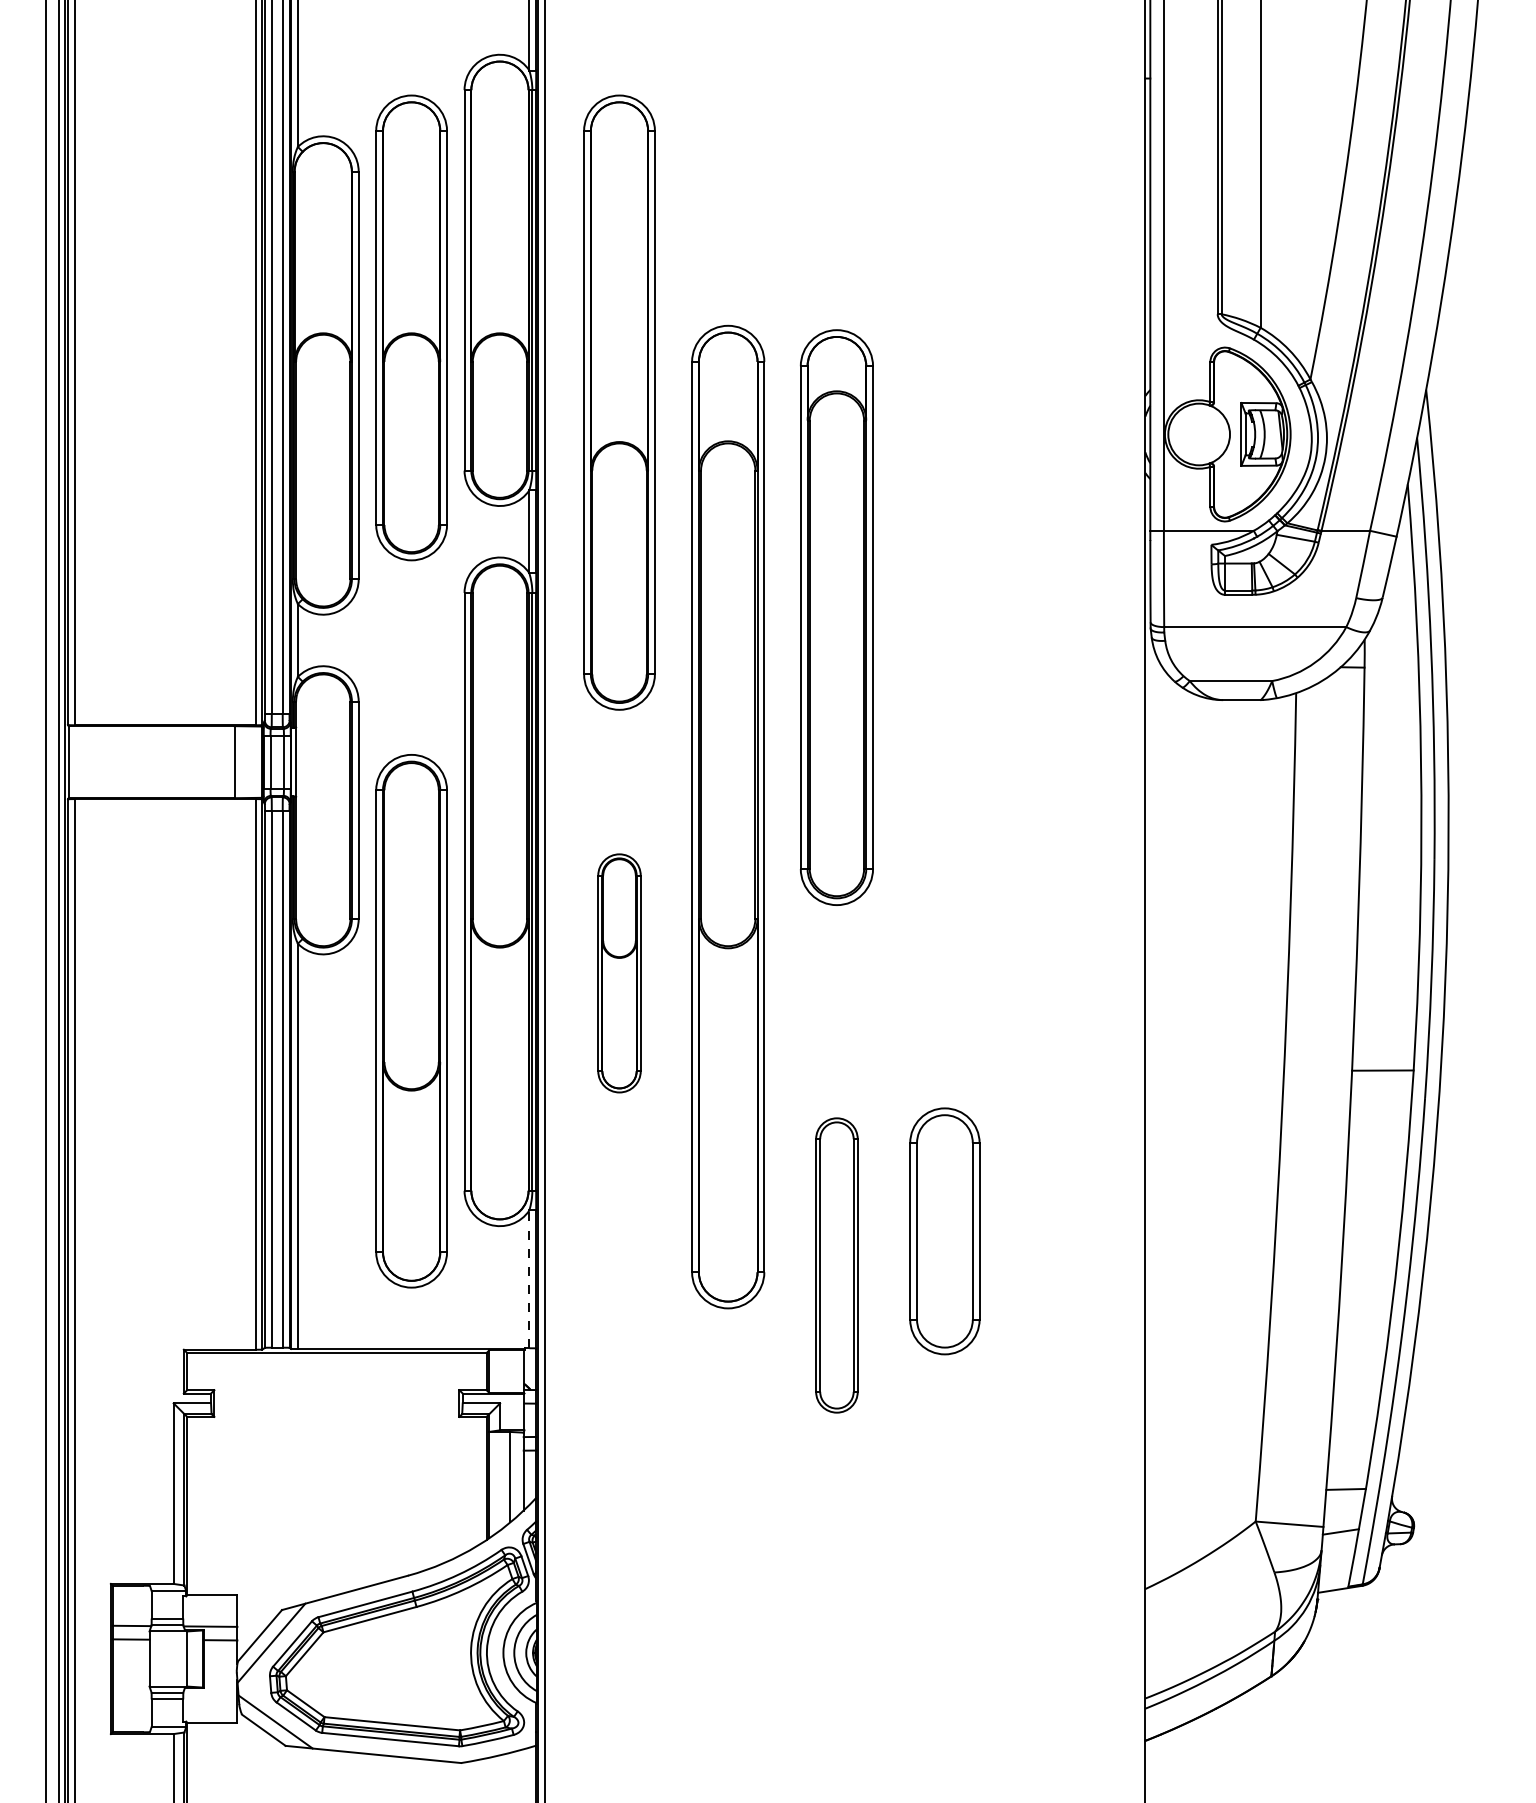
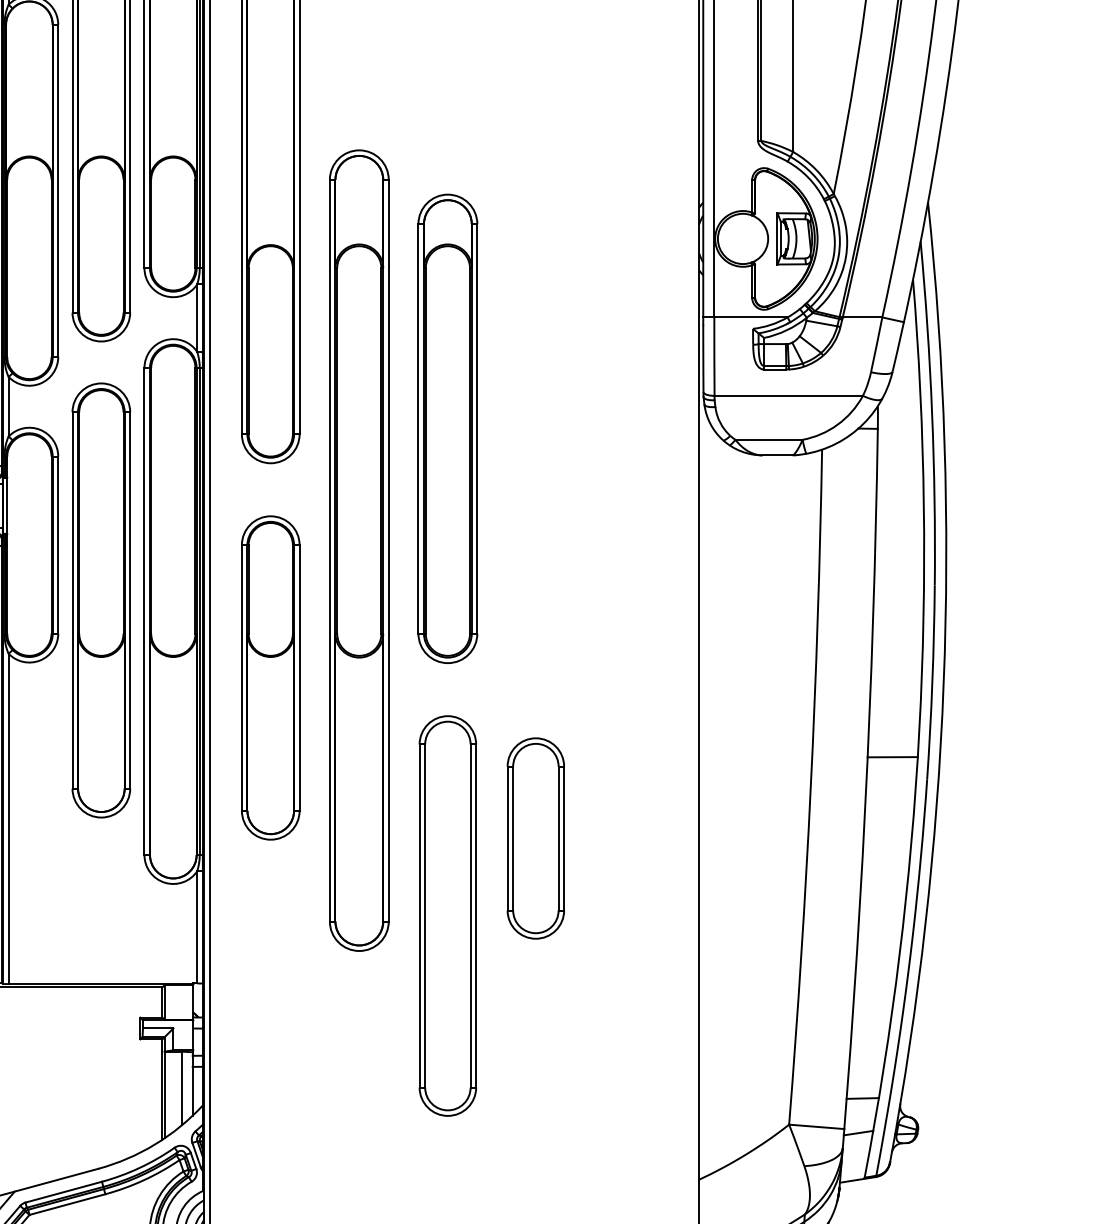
part: (836, 617) -> (447, 428), moved
part: (619, 973) -> (270, 678), size x1.67
part: (411, 1021) -> (101, 600), moved
part: (944, 1231) -> (535, 838), moved
part: (836, 1265) -> (447, 916), size x1.67
line: (529, 1279) -> (197, 927), dashed -> solid

